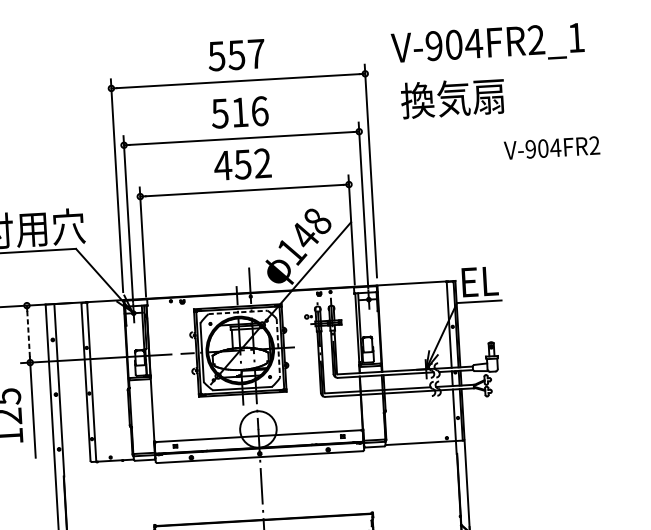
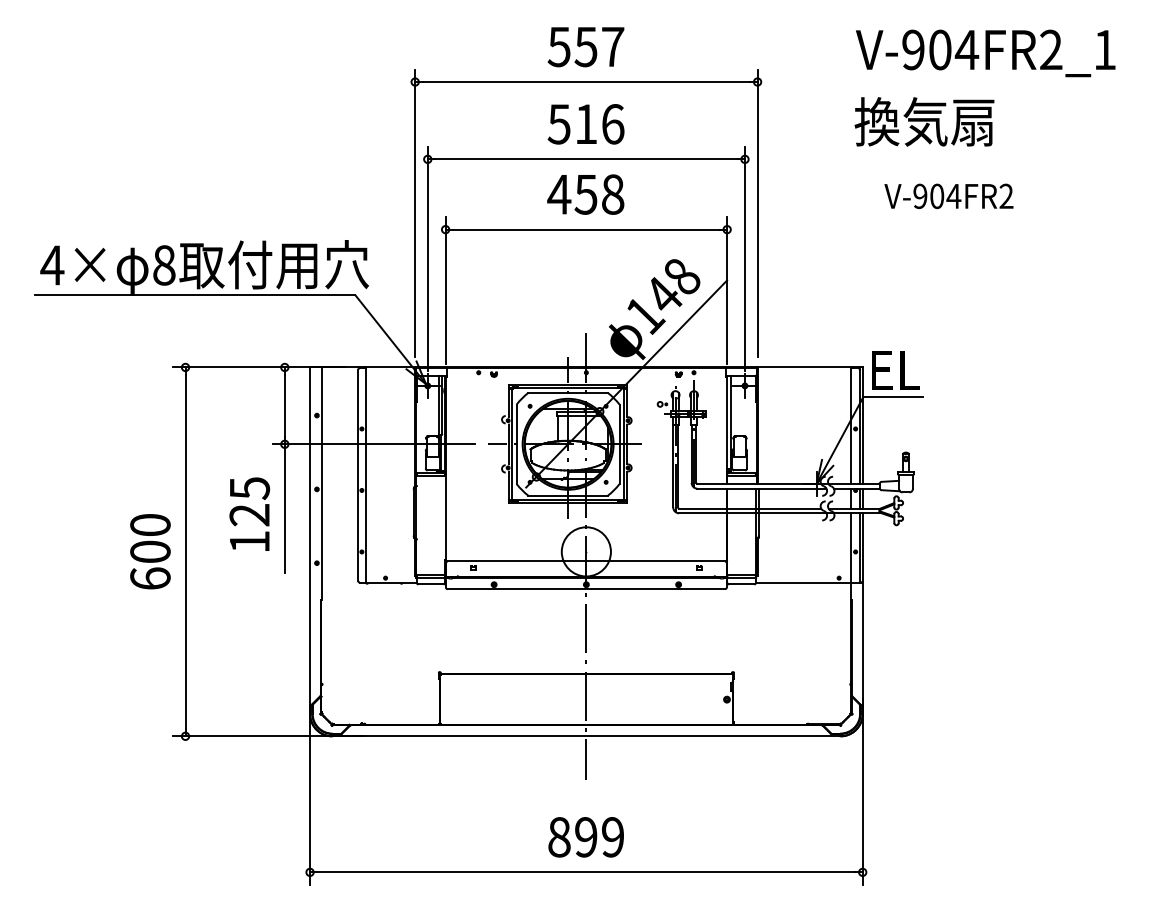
text: (487, 45) -> (985, 53), moved
text: (452, 98) -> (924, 121), moved
text: (551, 147) -> (948, 195), moved
text: (263, 163) -> (613, 194), 452 -> 458
line: (238, 312) -> (568, 392), dashed -> solid
line: (28, 334) -> (284, 406), dashed -> solid
line: (278, 348) -> (619, 444), dashed -> solid

